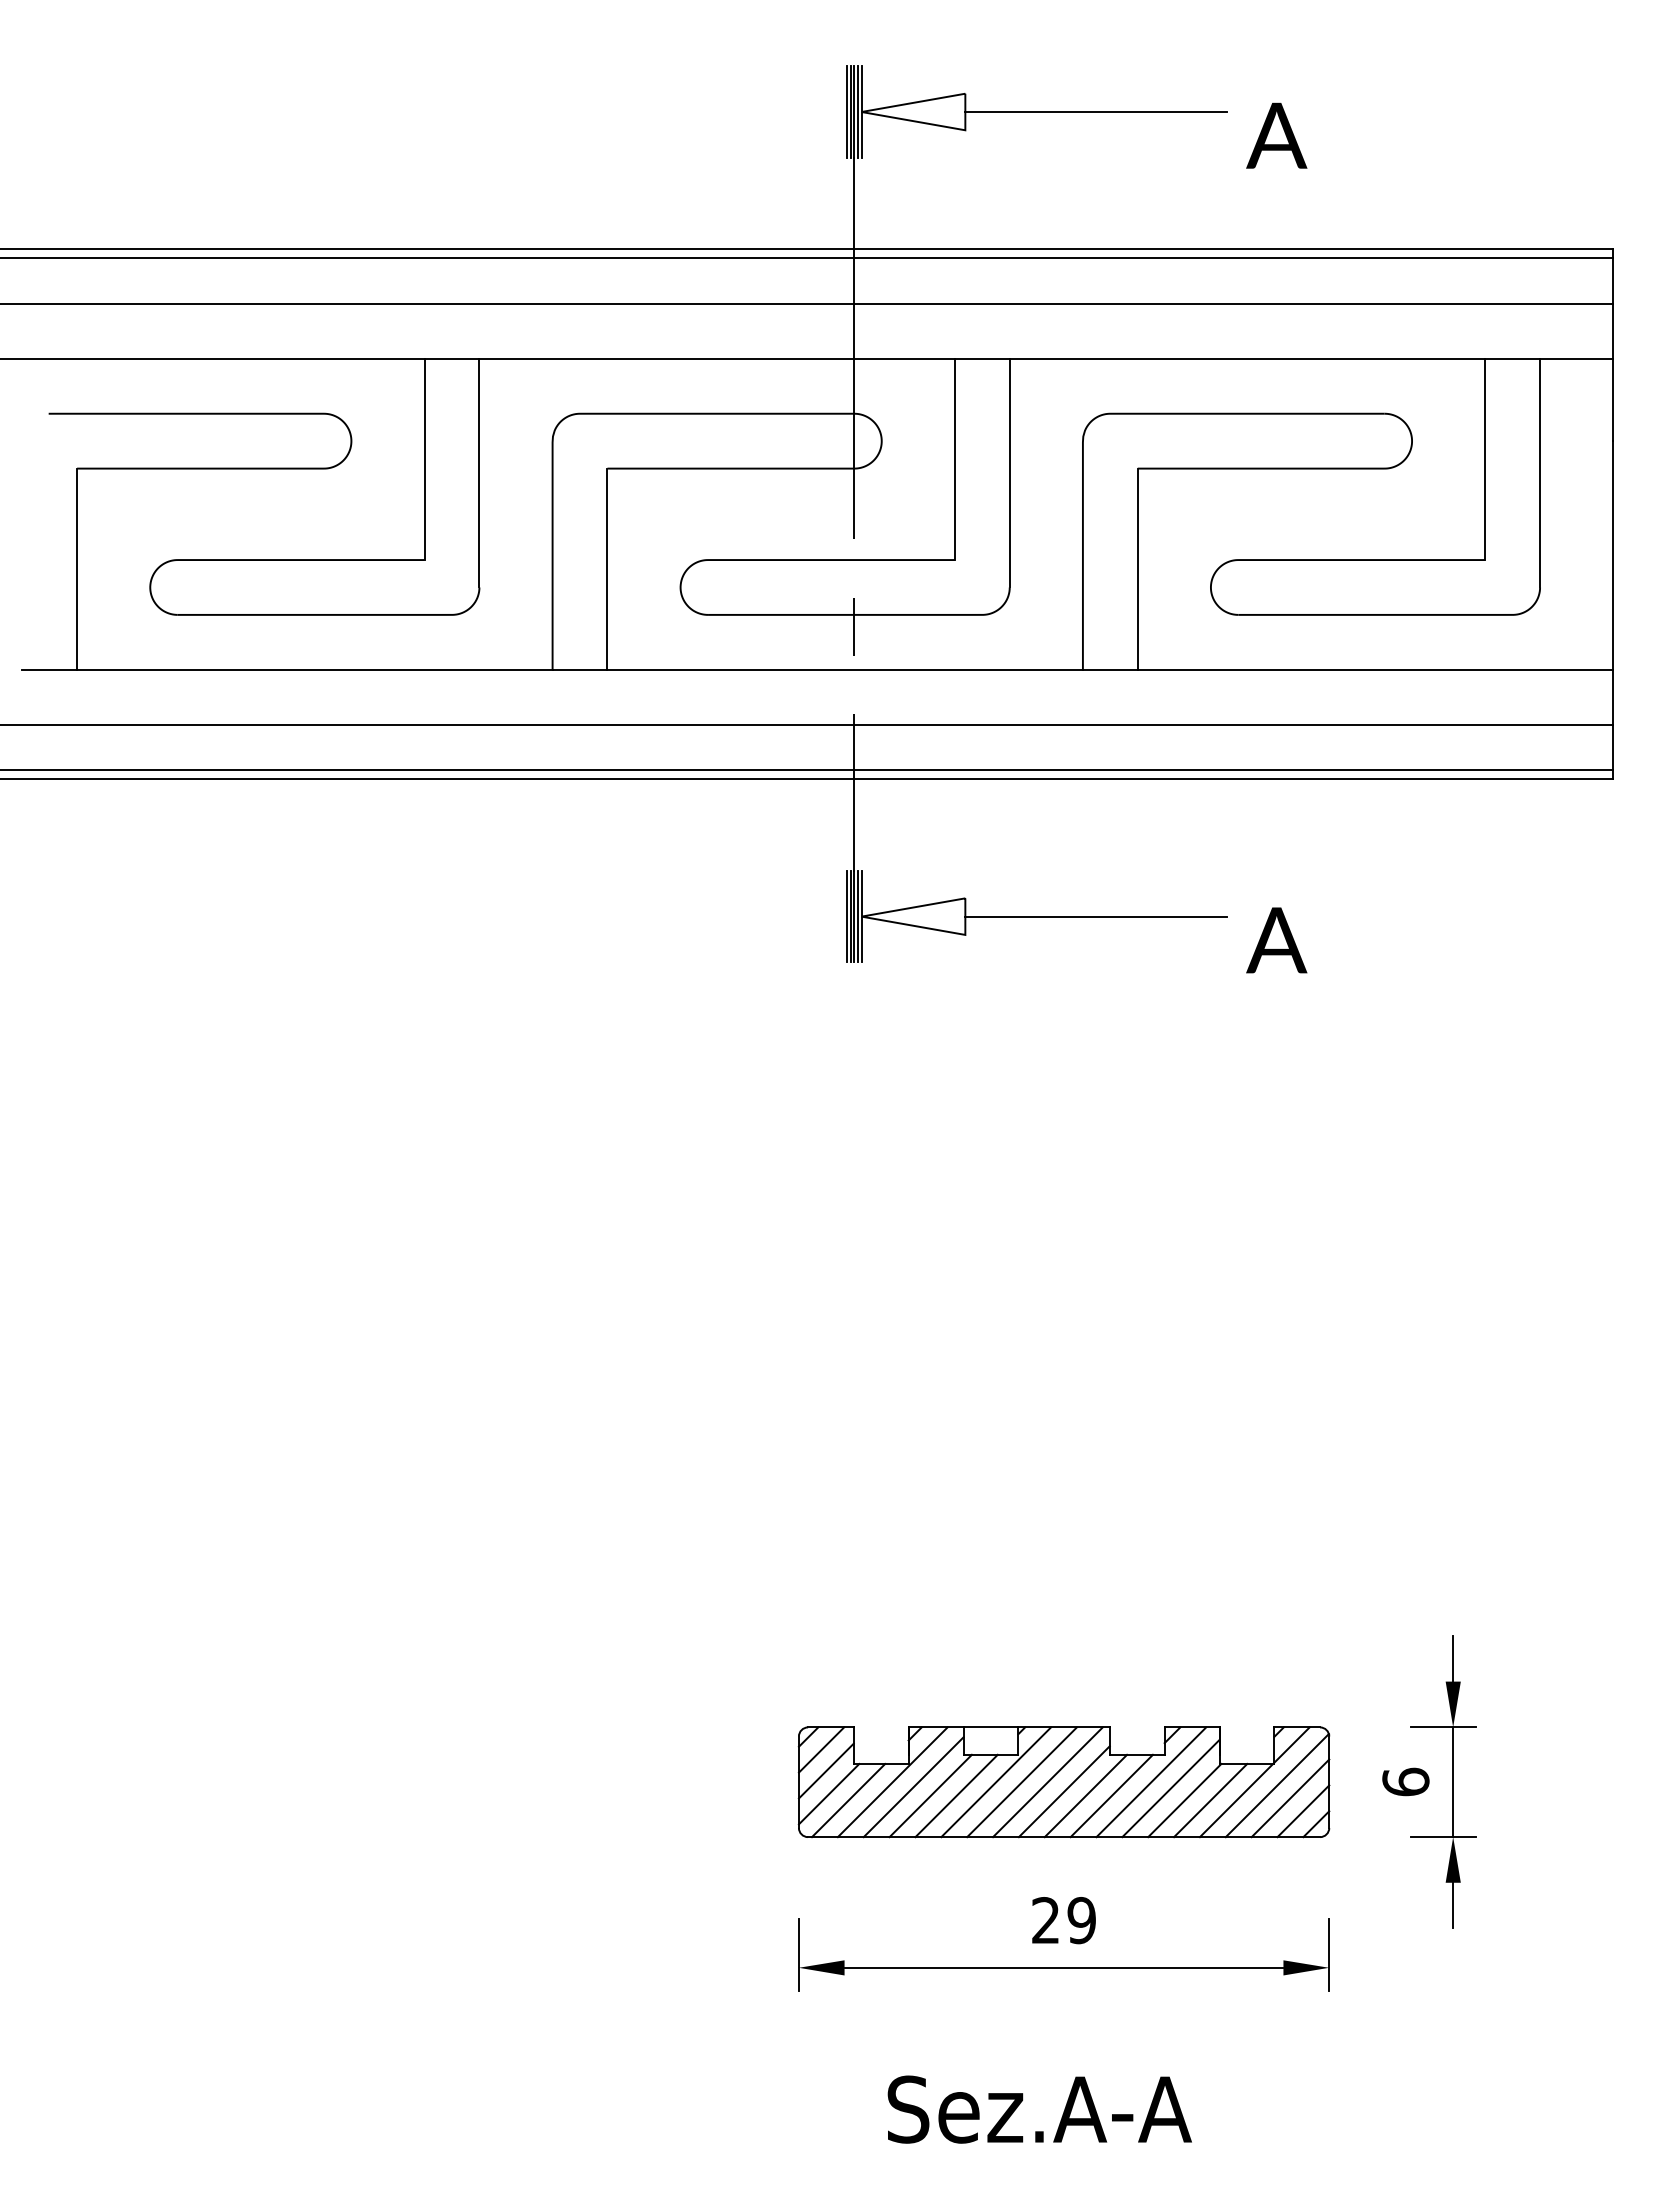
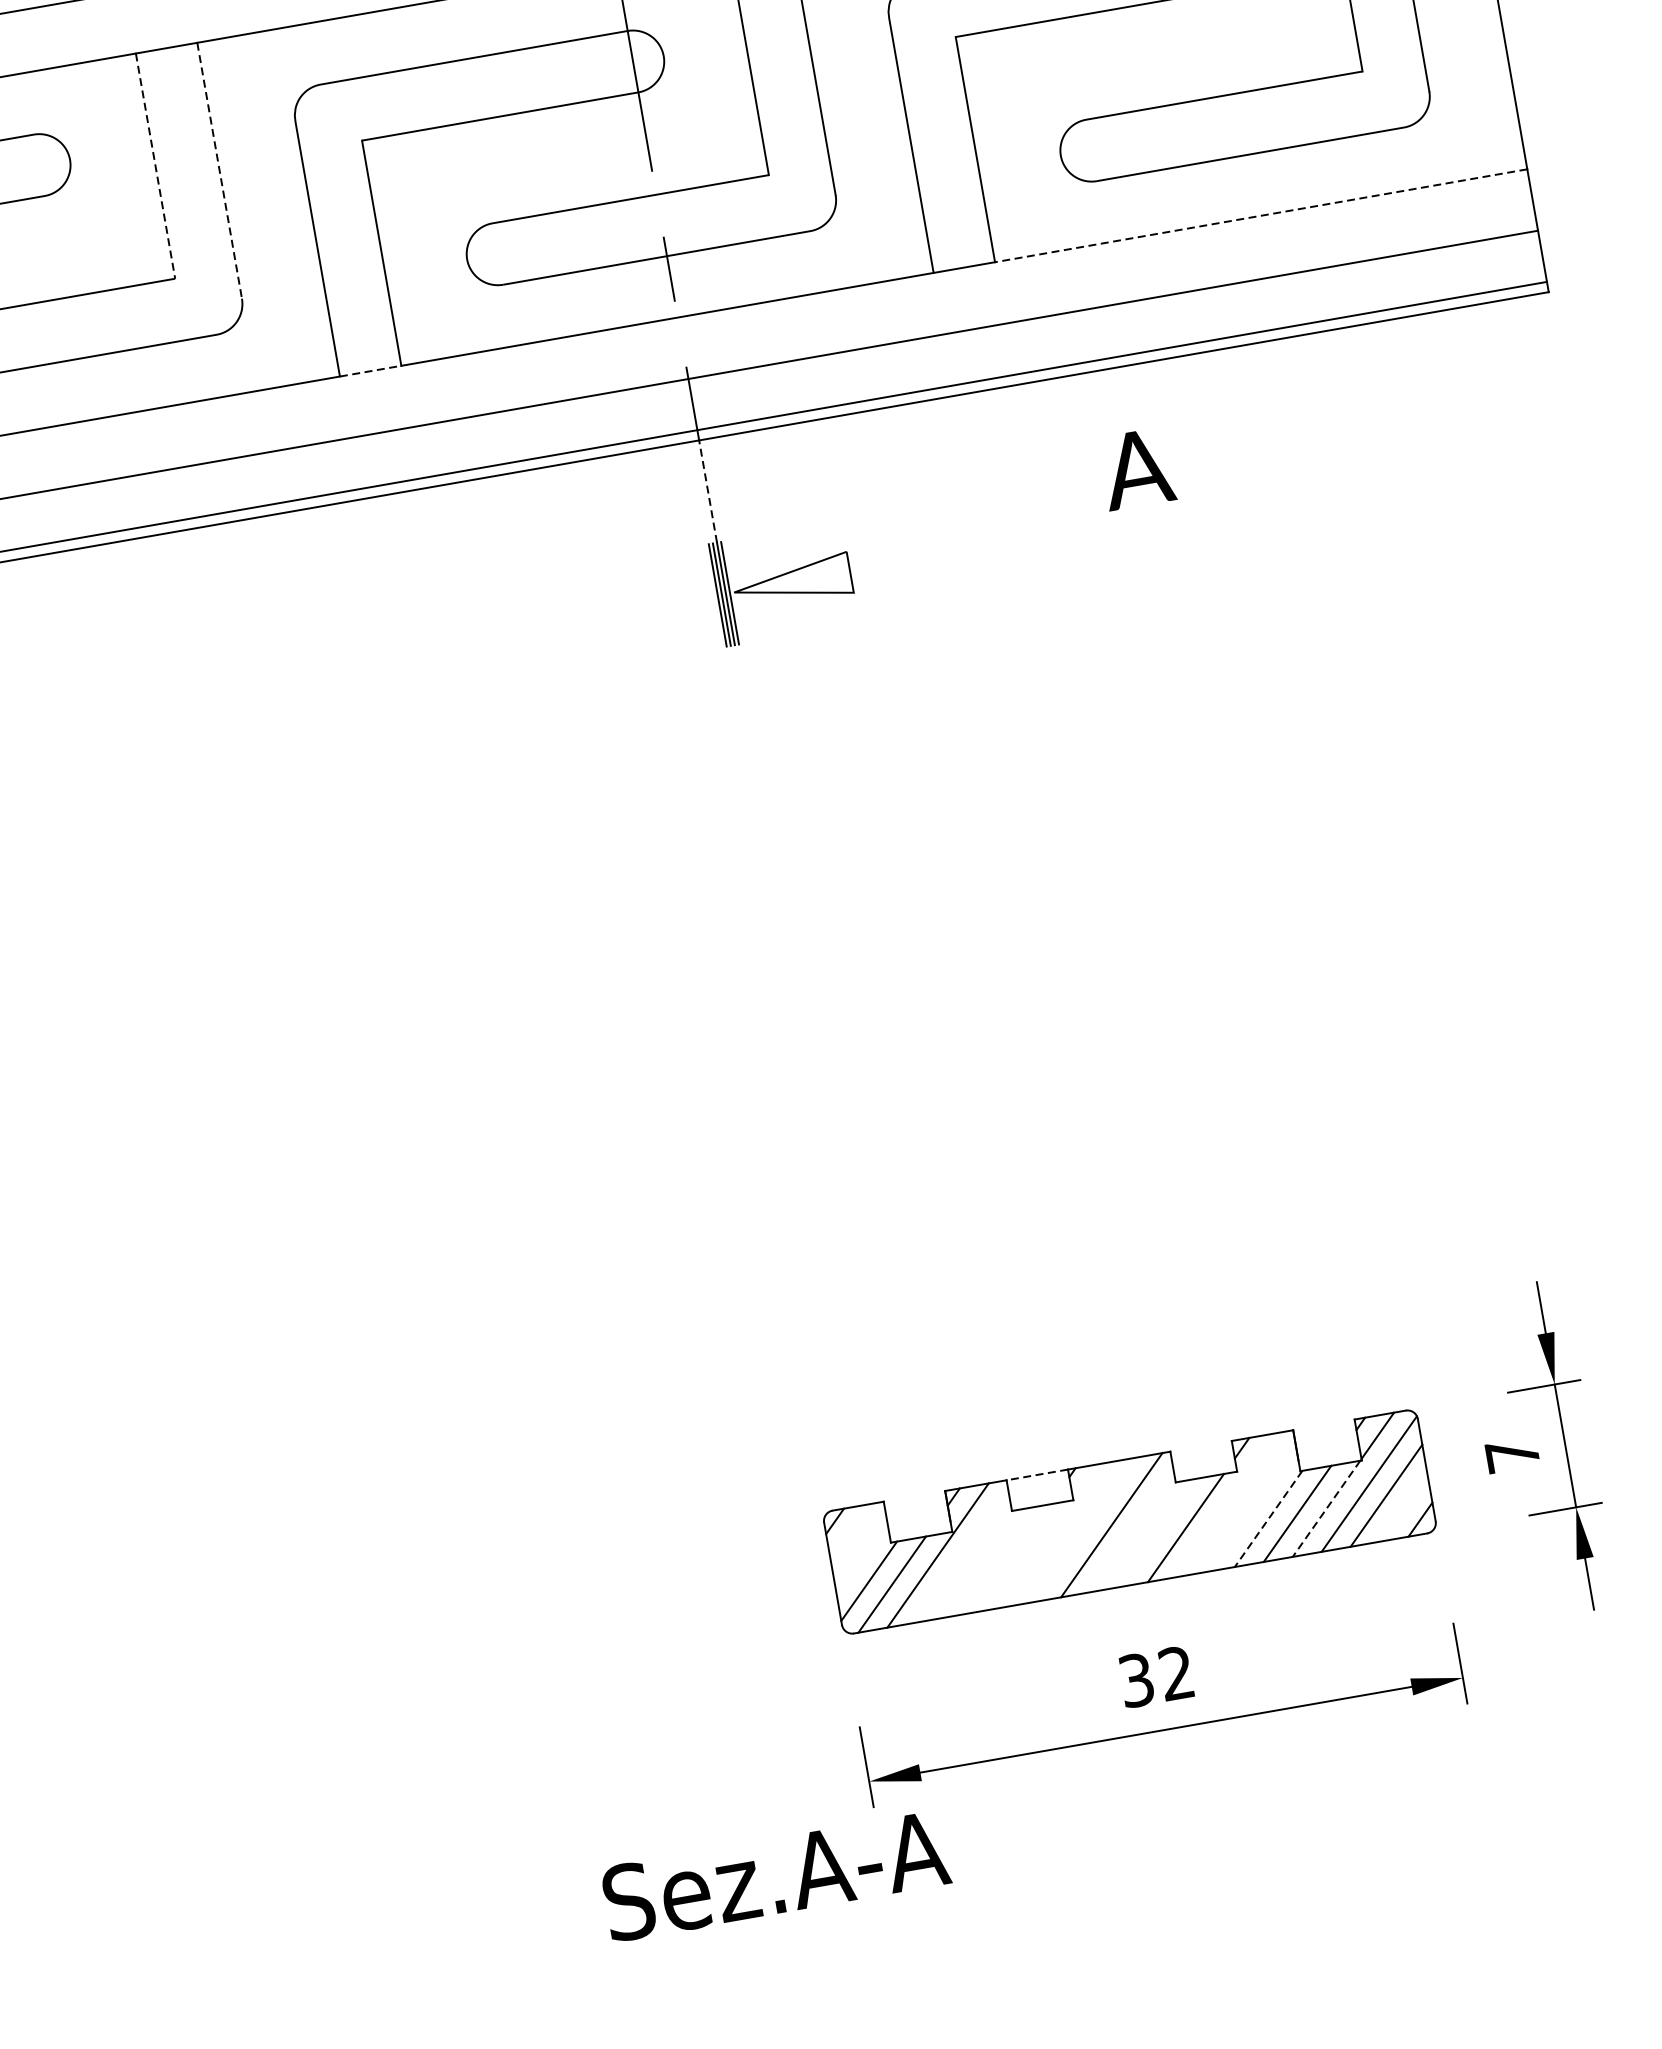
line: (424, 459) -> (155, 166), solid -> dashed
line: (479, 473) -> (219, 171), solid -> dashed
line: (580, 669) -> (371, 370), solid -> dashed
line: (1375, 669) -> (1261, 215), solid -> dashed
line: (854, 825) -> (708, 491), solid -> dashed
line: (861, 916) -> (733, 592), removed
line: (1096, 916) -> (997, 546), removed
text: (1276, 940) -> (1136, 469), moved
line: (990, 1727) -> (1036, 1475), solid -> dashed
line: (821, 1749) -> (851, 1532), removed
line: (825, 1770) -> (860, 1555), removed
text: (1405, 1781) -> (1511, 1454), 6 -> 7
line: (996, 1782) -> (1054, 1535), removed
line: (1021, 1782) -> (1082, 1530), removed
line: (1151, 1782) -> (1227, 1505), removed
line: (913, 1787) -> (962, 1557), removed
line: (1170, 1788) -> (1250, 1508), removed
line: (1063, 1791) -> (1131, 1532), removed
line: (930, 1795) -> (982, 1562), removed
line: (956, 1795) -> (1012, 1557), removed
line: (1085, 1795) -> (1156, 1532), removed
line: (1184, 1800) -> (1268, 1518), solid -> dashed
line: (1236, 1800) -> (1326, 1508), solid -> dashed
line: (1303, 1811) -> (1403, 1507), removed
text: (1063, 1920) -> (1156, 1676), 29 -> 32
text: (1039, 2109) -> (775, 1875), moved

